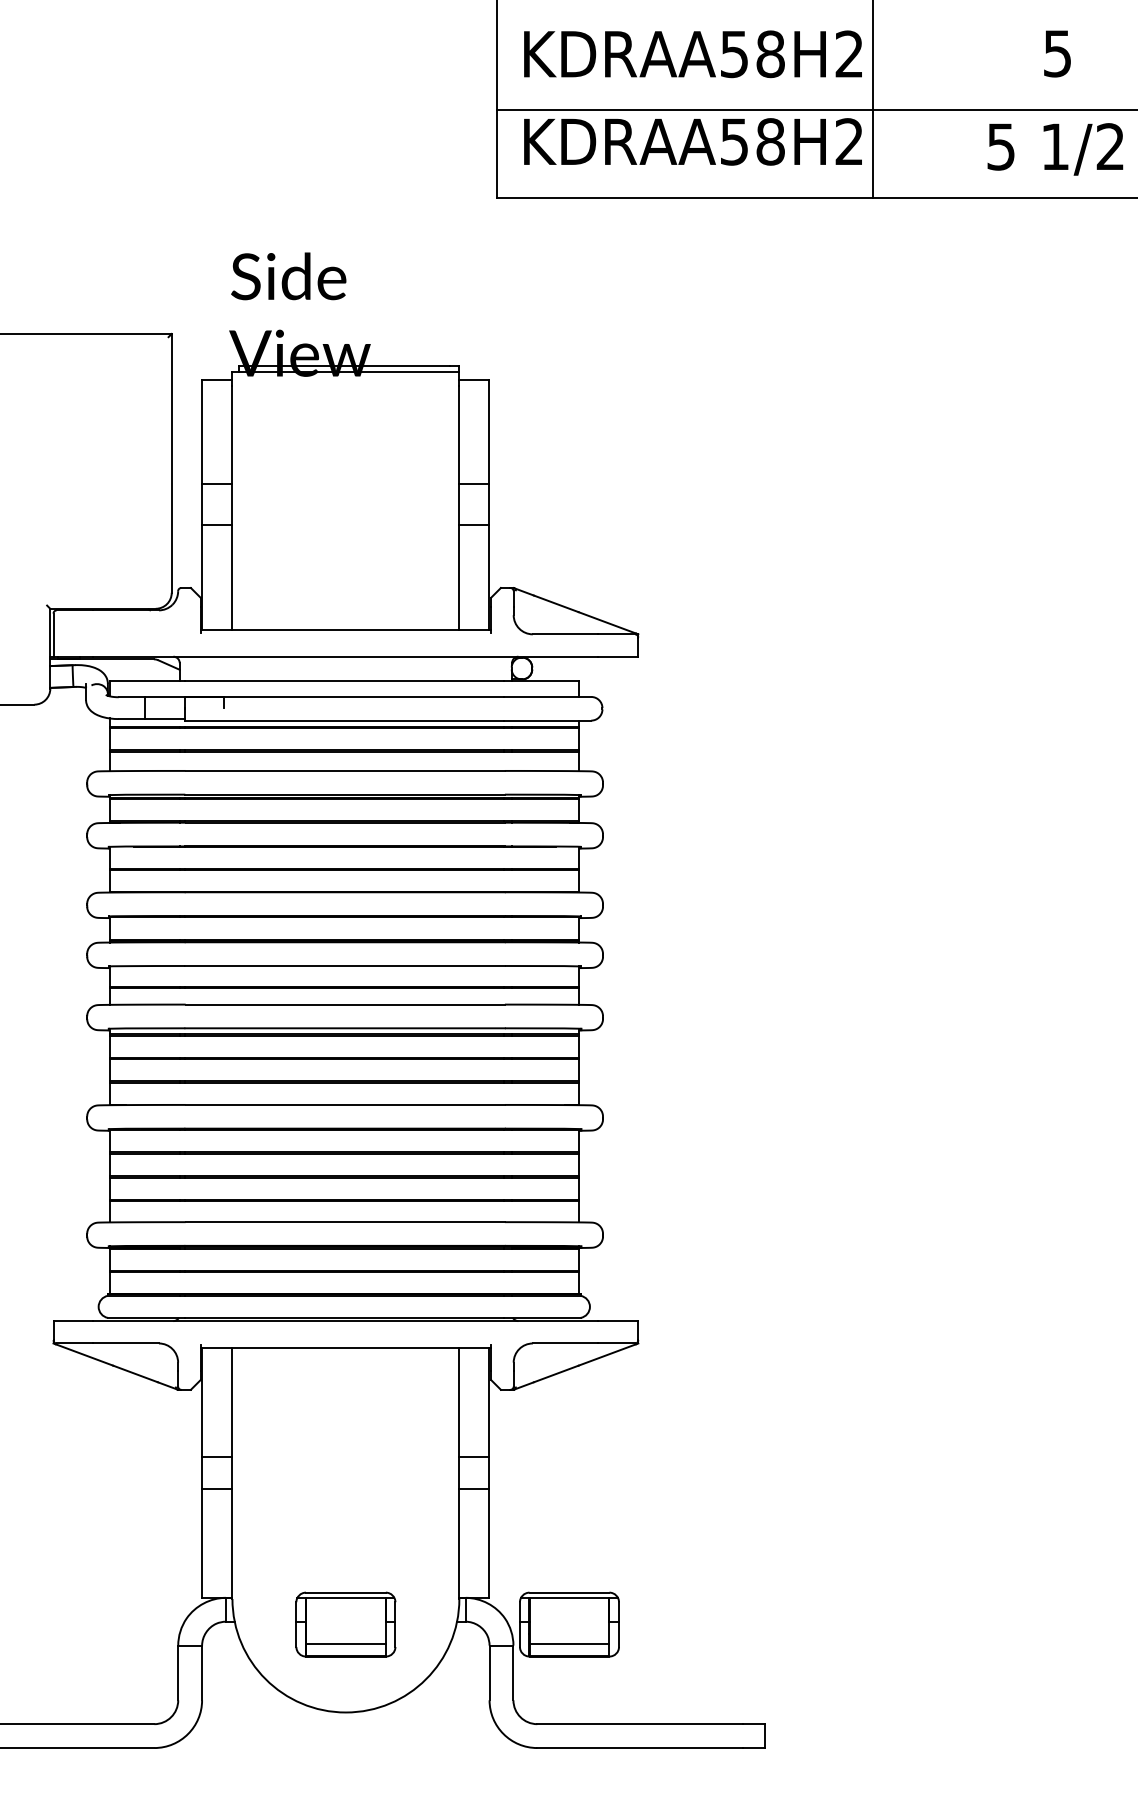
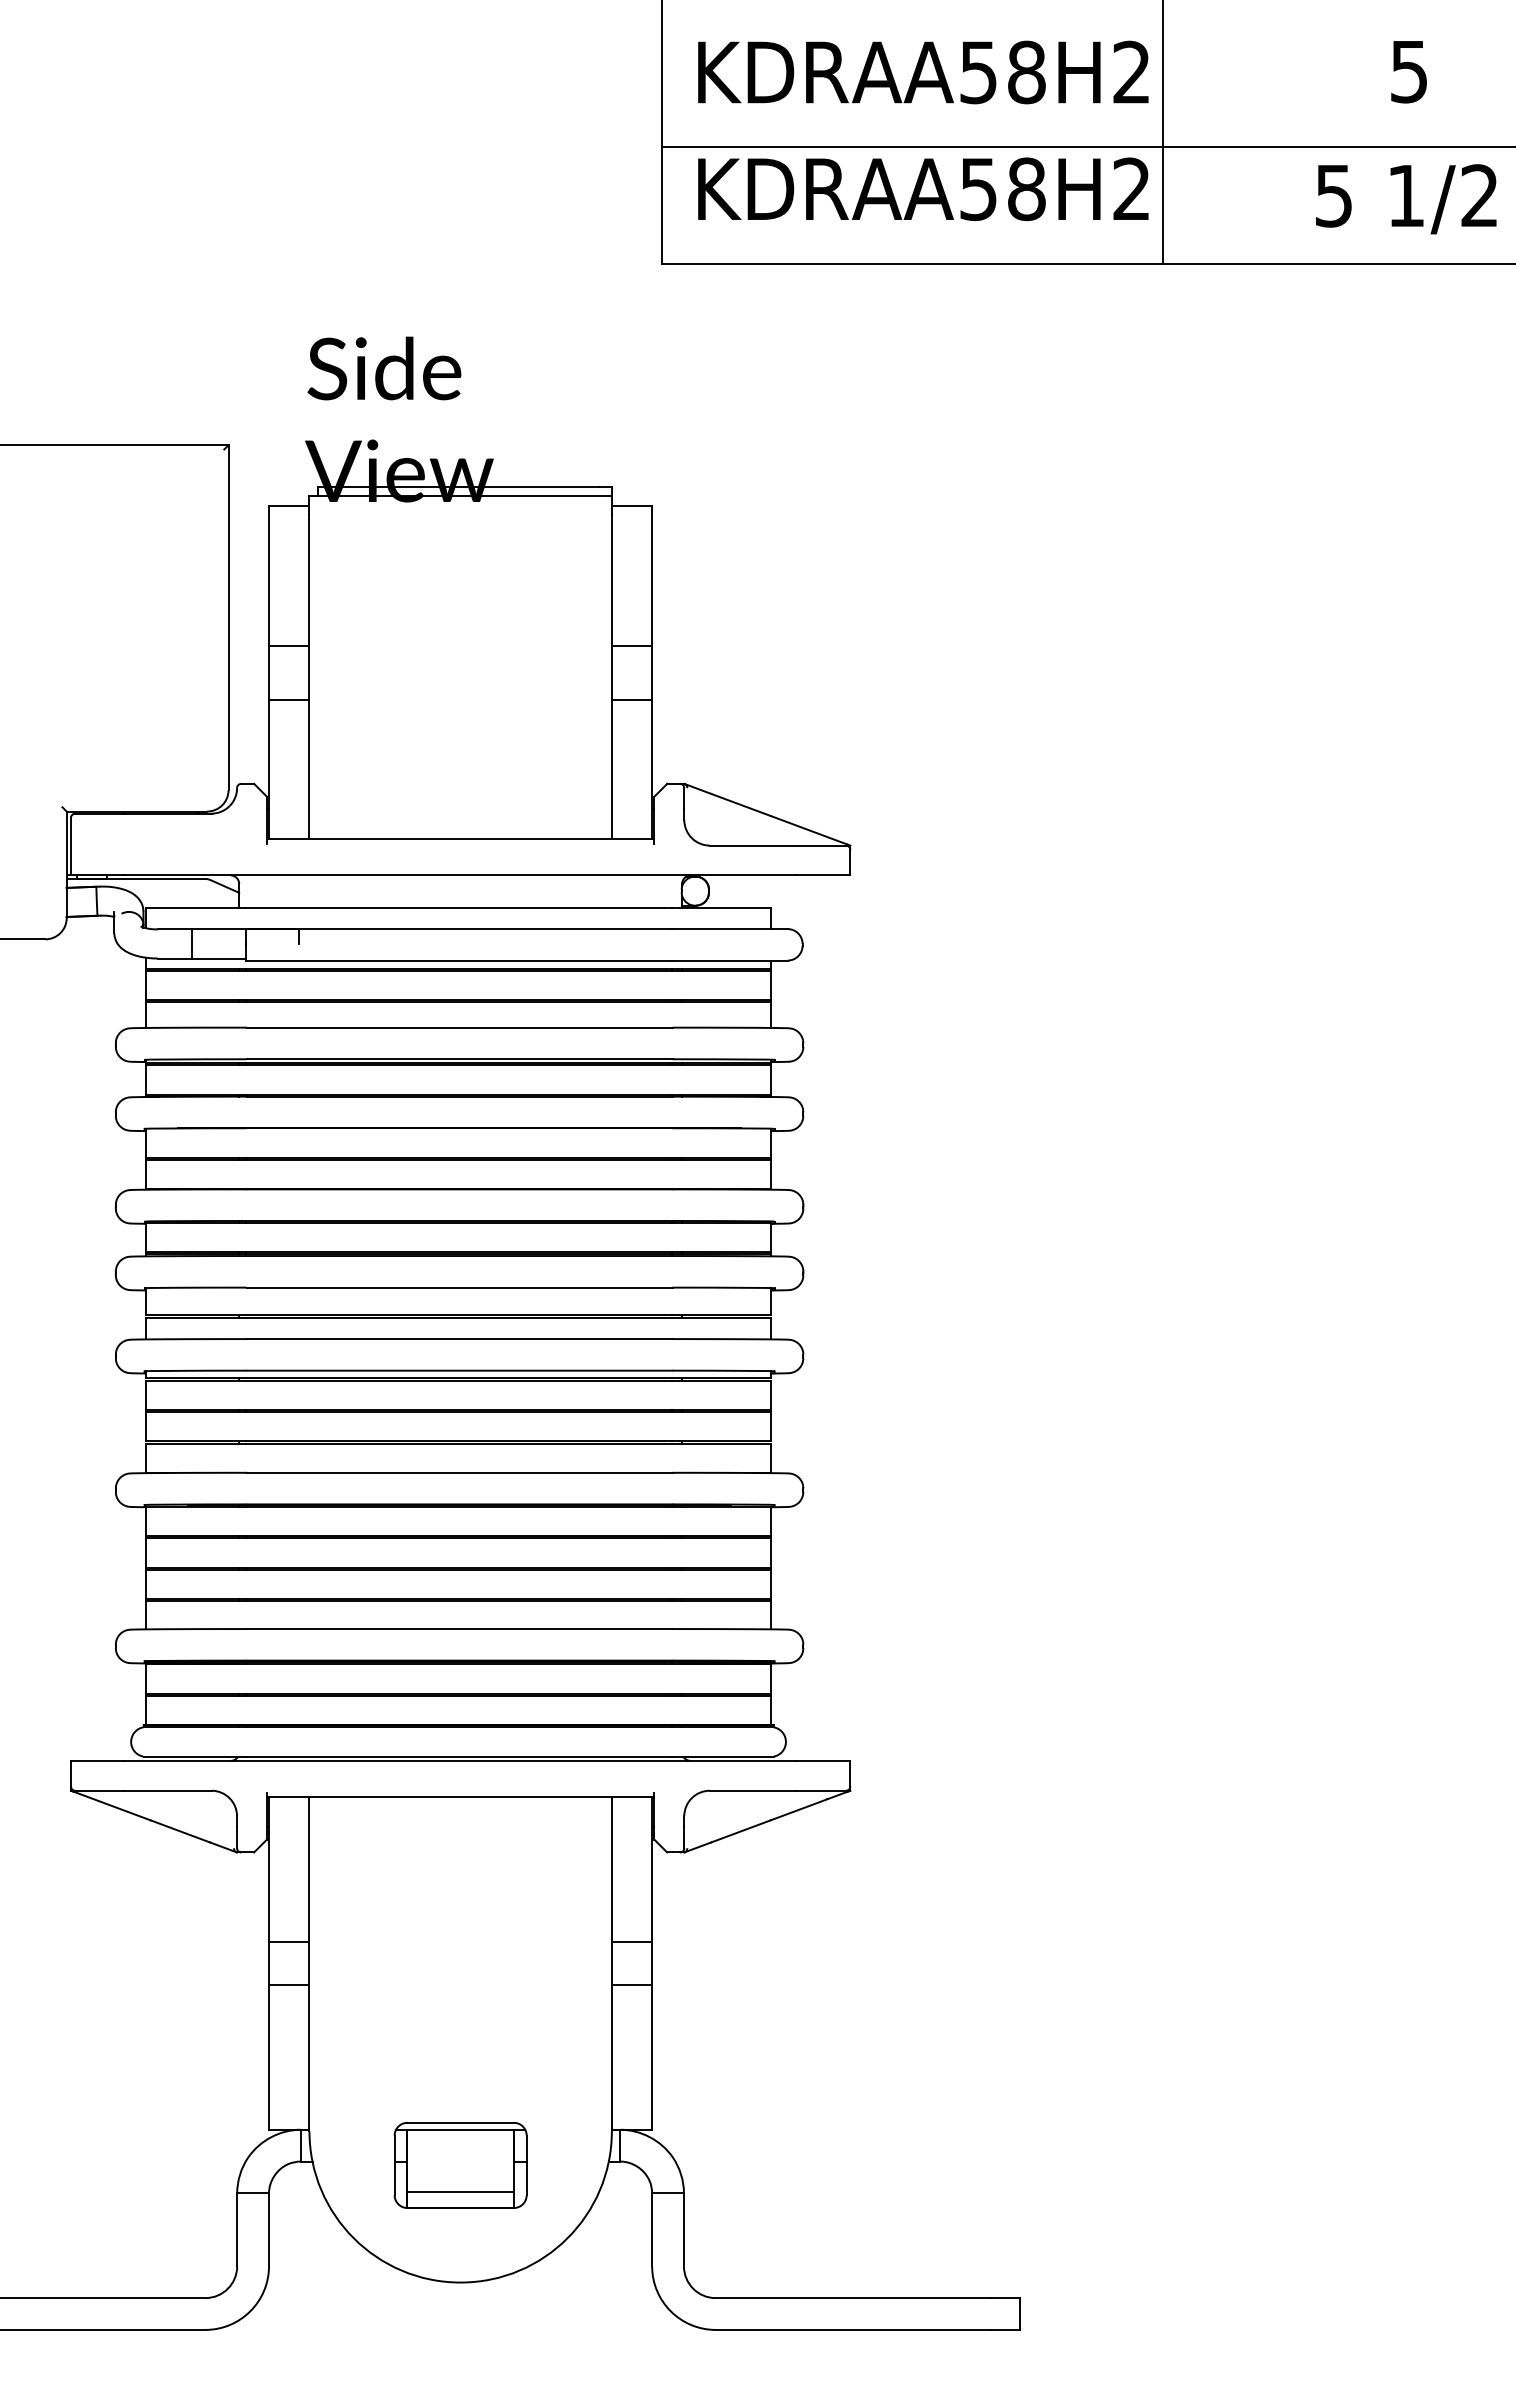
part: (569, 1624) -> (758, 2165), removed

